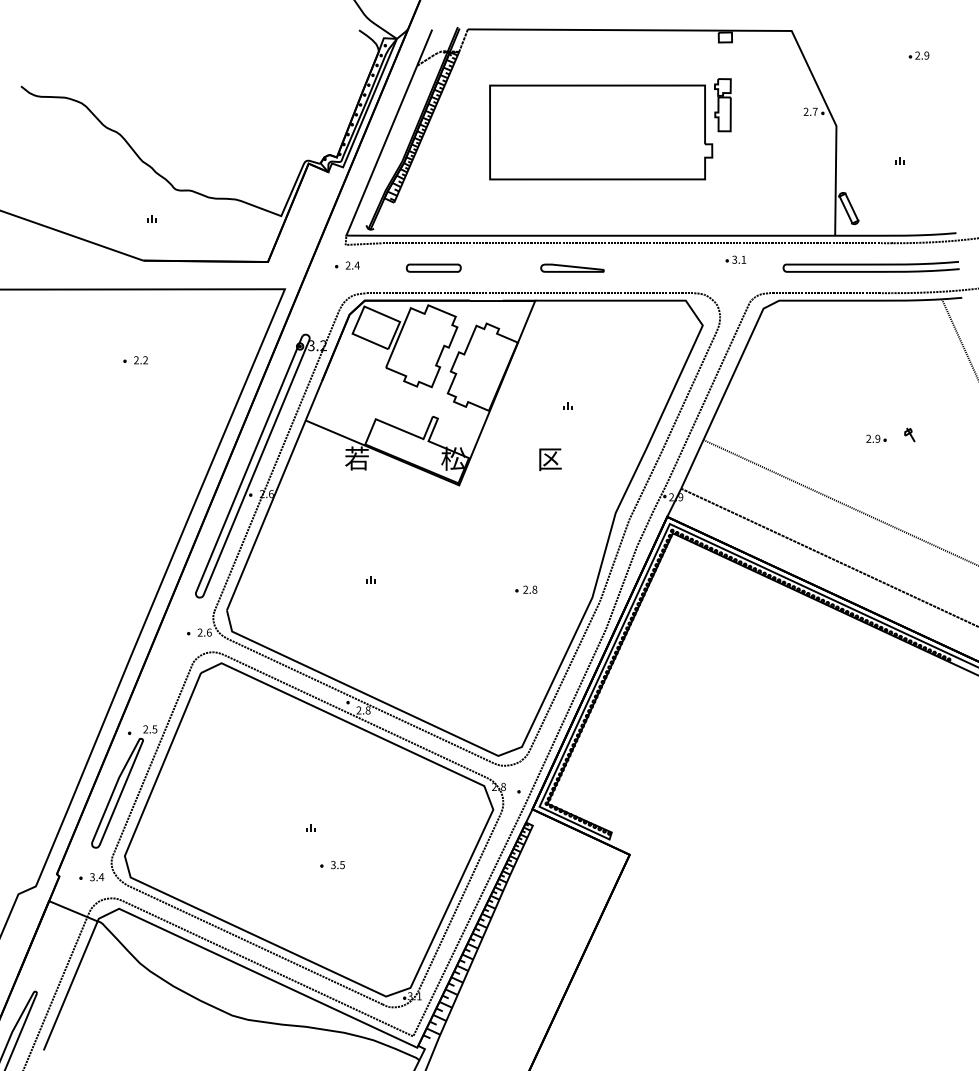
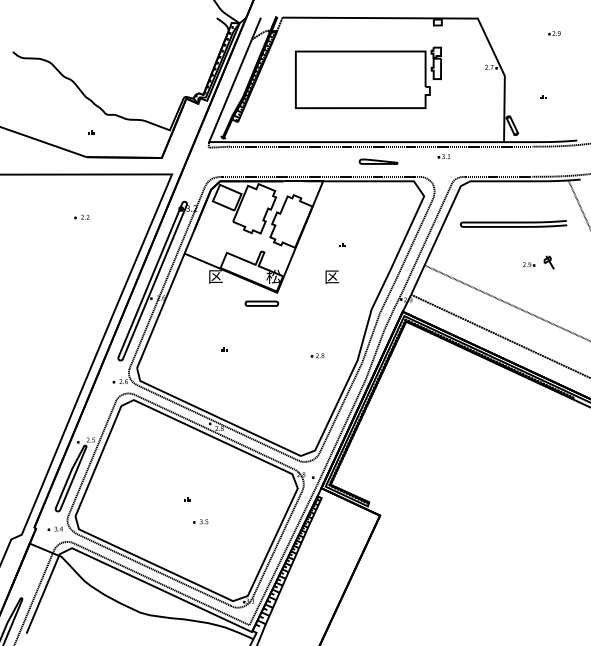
part: (346, 264) -> (209, 159), removed
curve: (870, 266) -> (513, 223), moved
part: (433, 267) -> (261, 303), moved
part: (572, 267) -> (378, 161), moved
part: (908, 433) -> (548, 261), size x1.6
text: (356, 458) -> (215, 276), 若 -> 区

